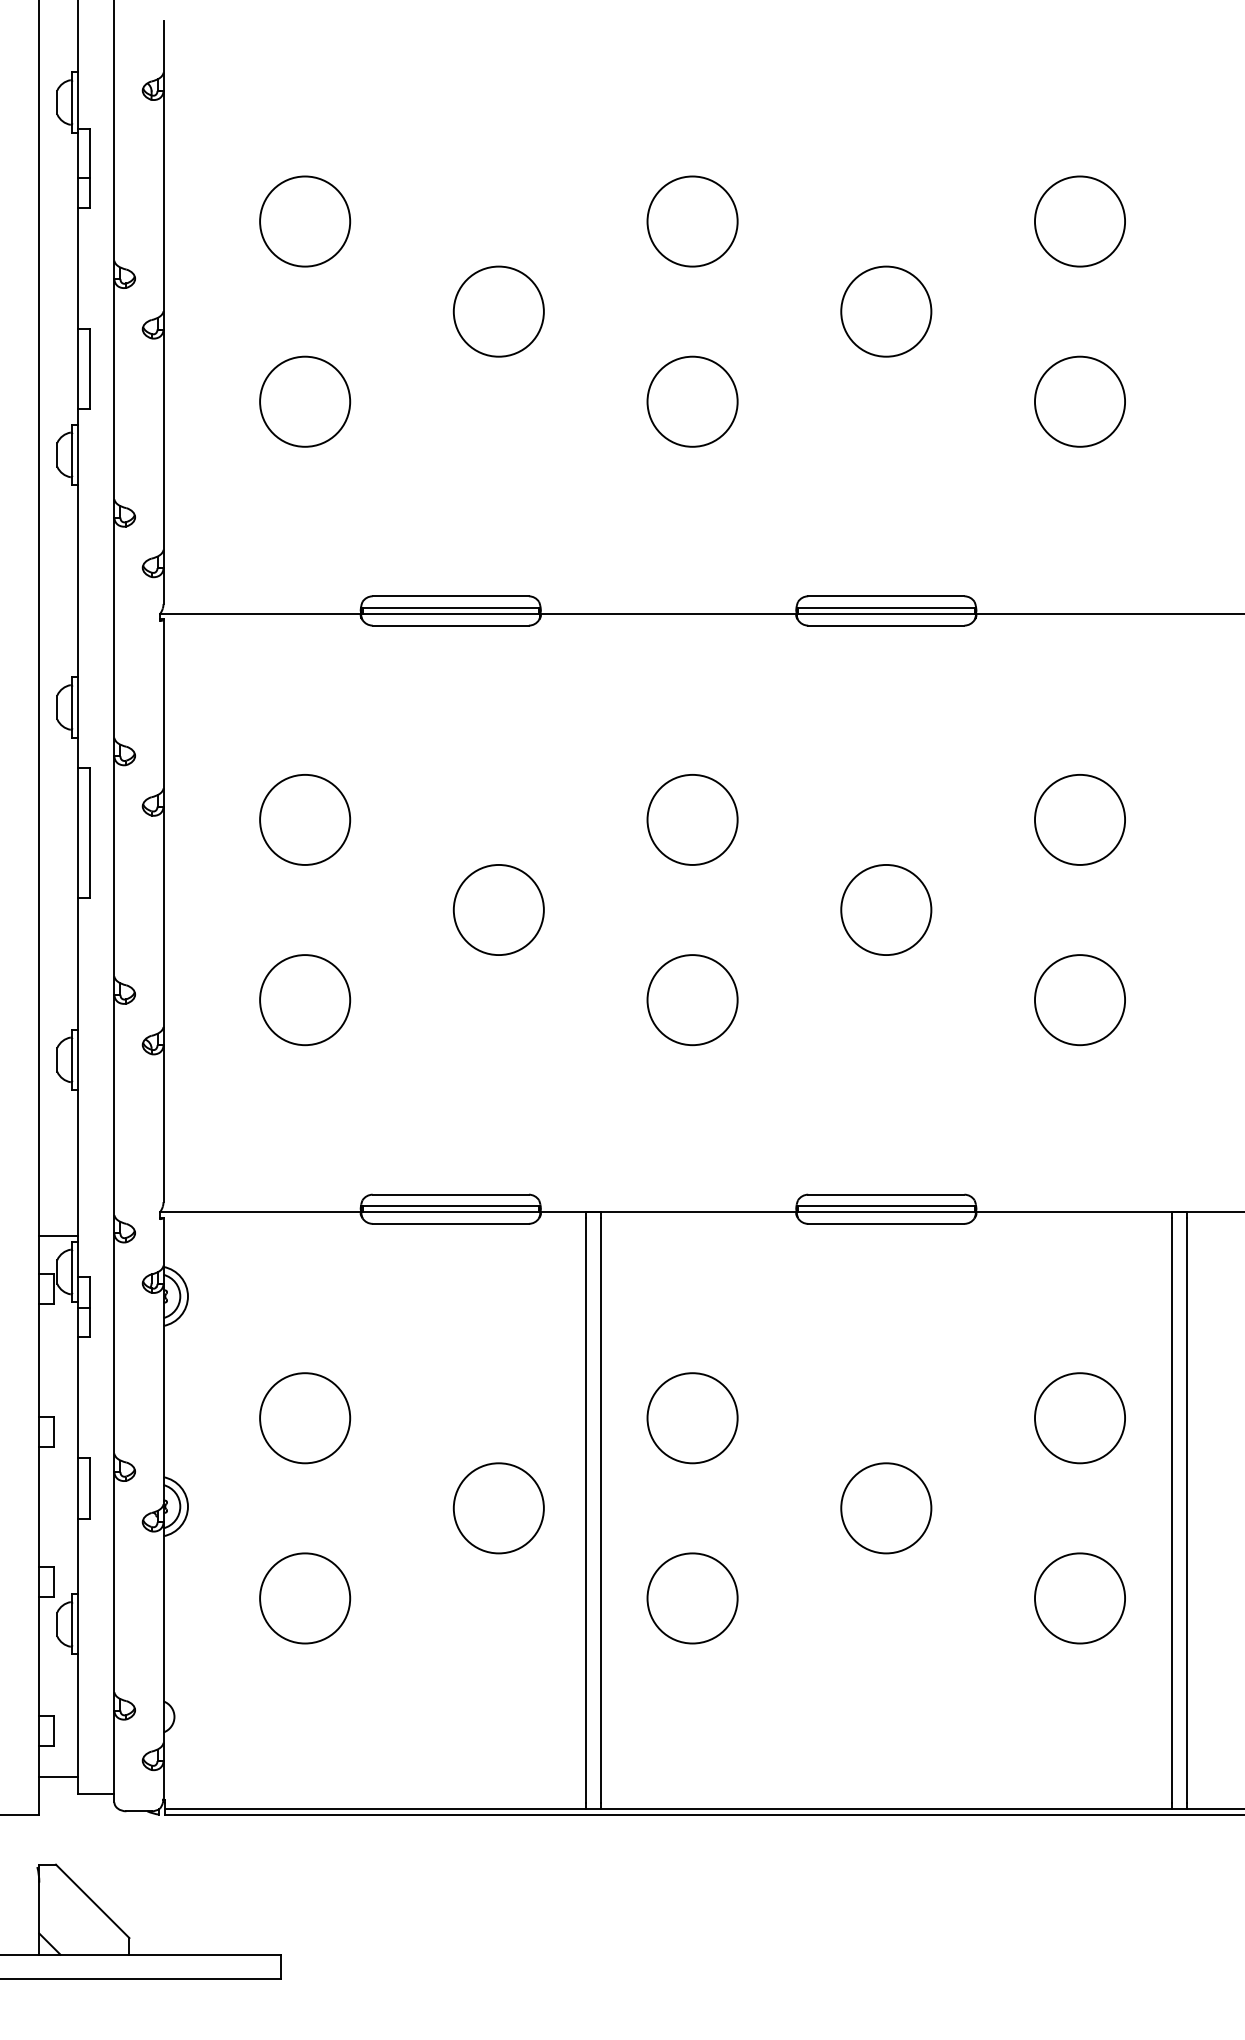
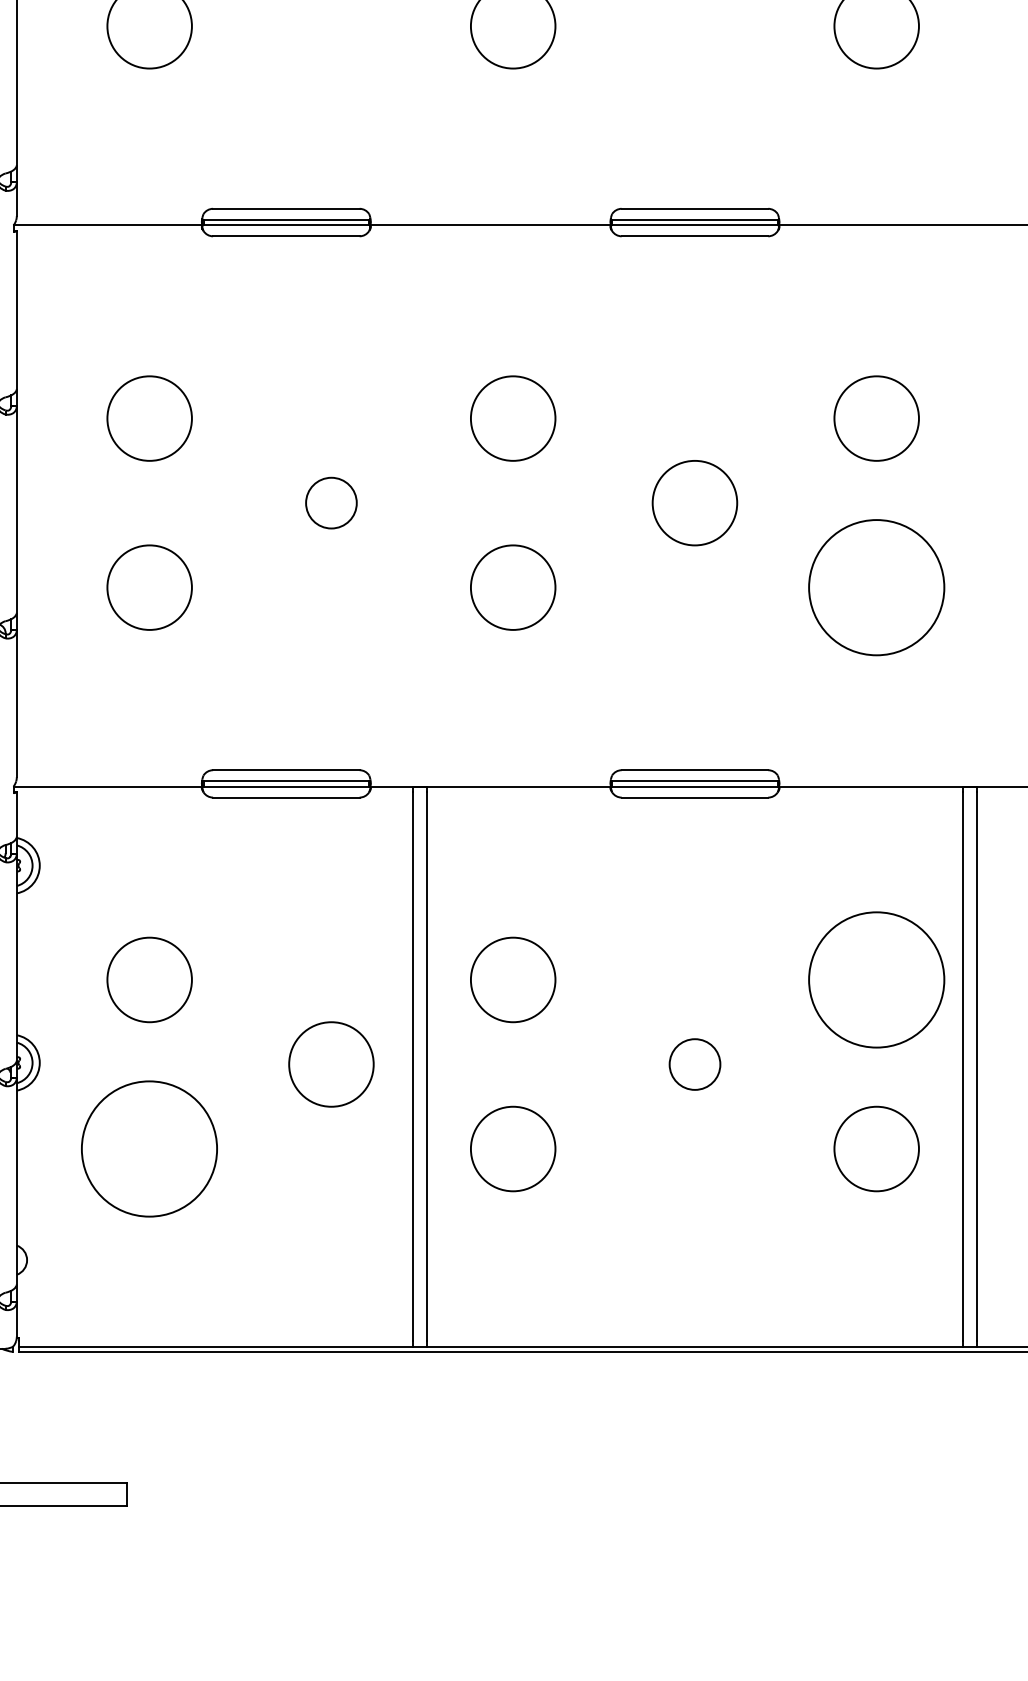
circle: (498, 909) -> (331, 502), size x0.6
circle: (1079, 1000) -> (876, 588), size x1.6
circle: (1079, 1418) -> (876, 980), size x1.6
circle: (886, 1508) -> (695, 1064), size x0.6
circle: (305, 1598) -> (150, 1149), size x1.6

